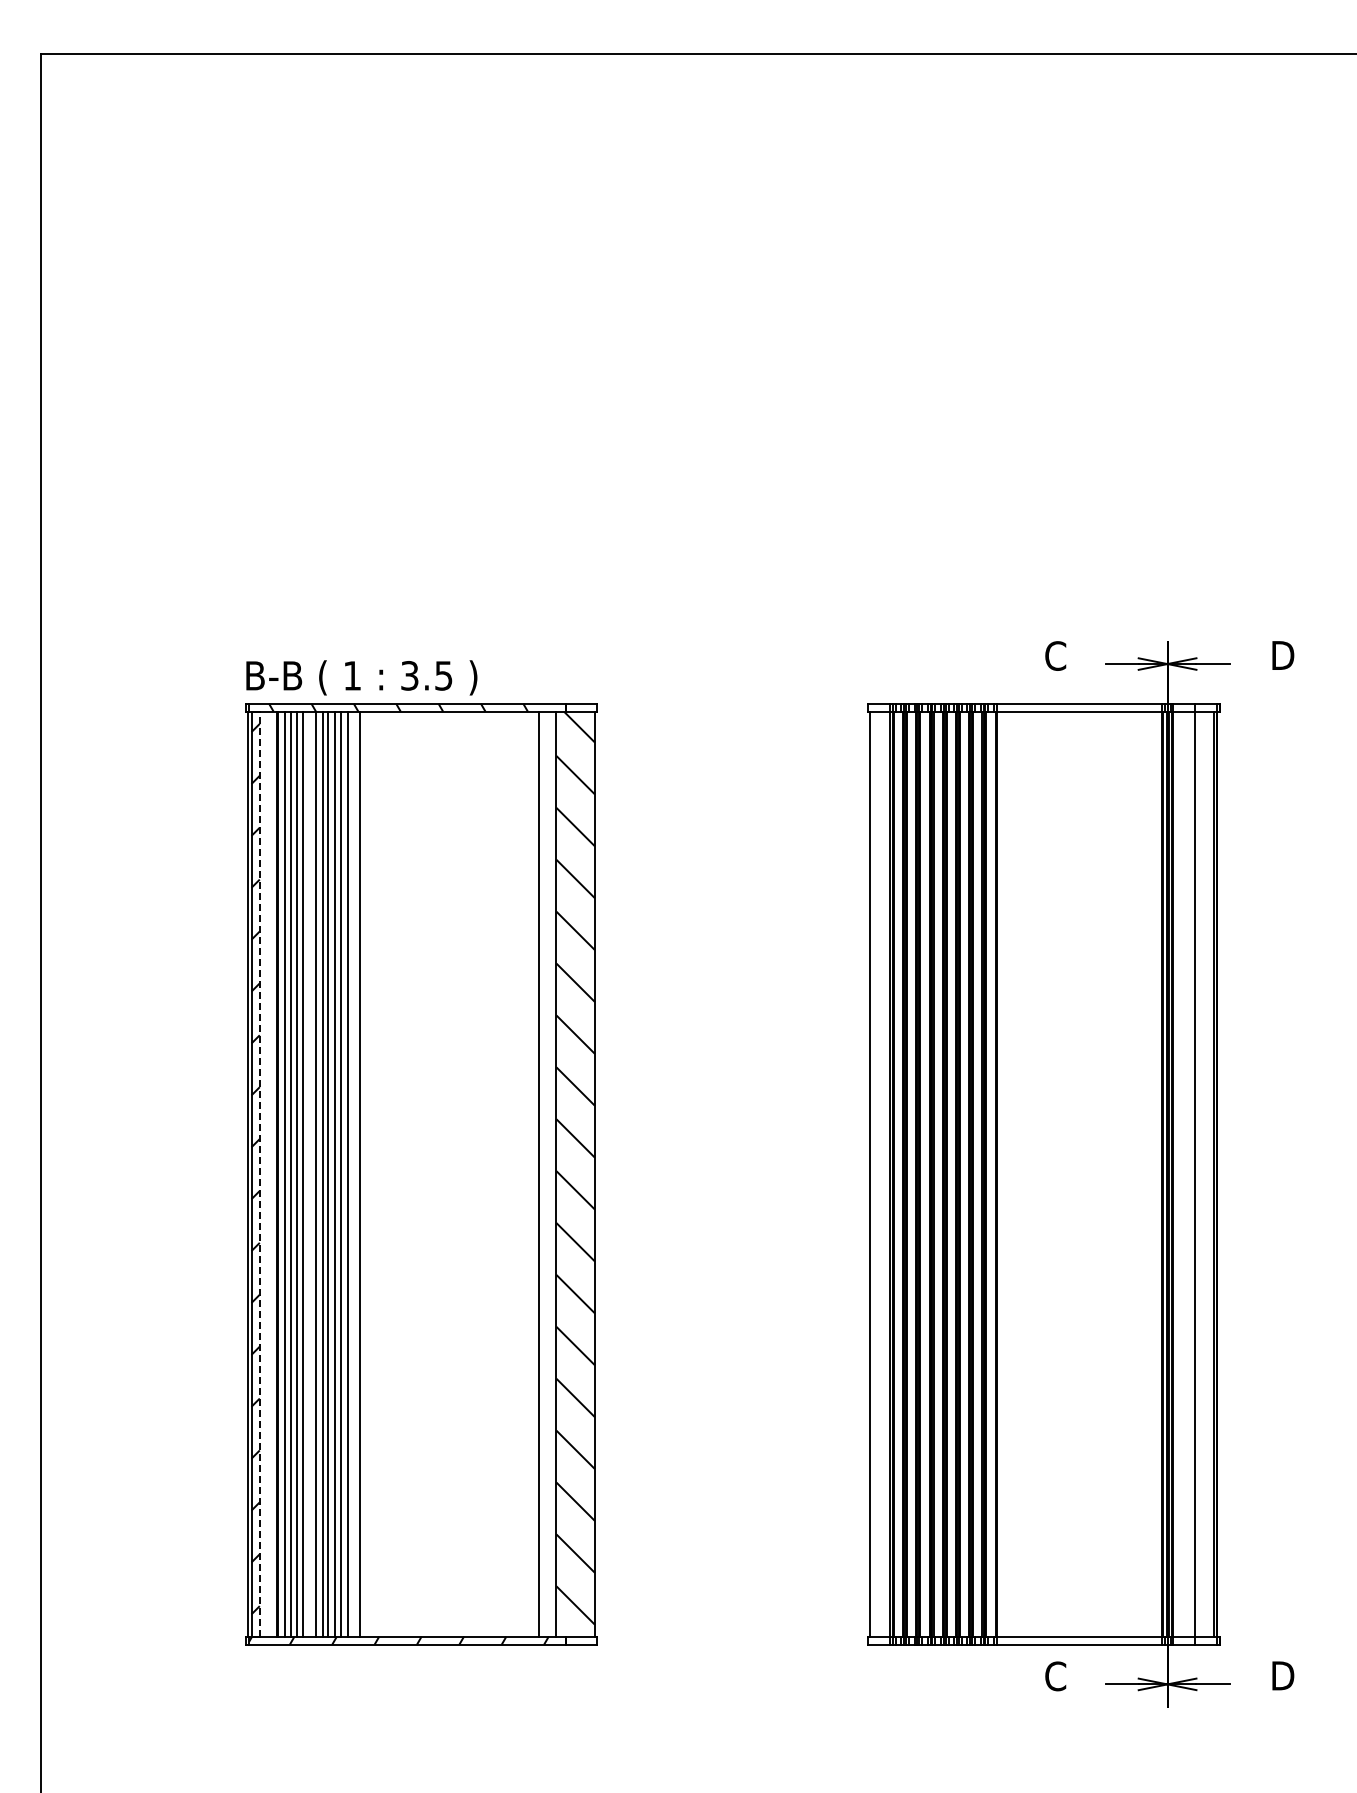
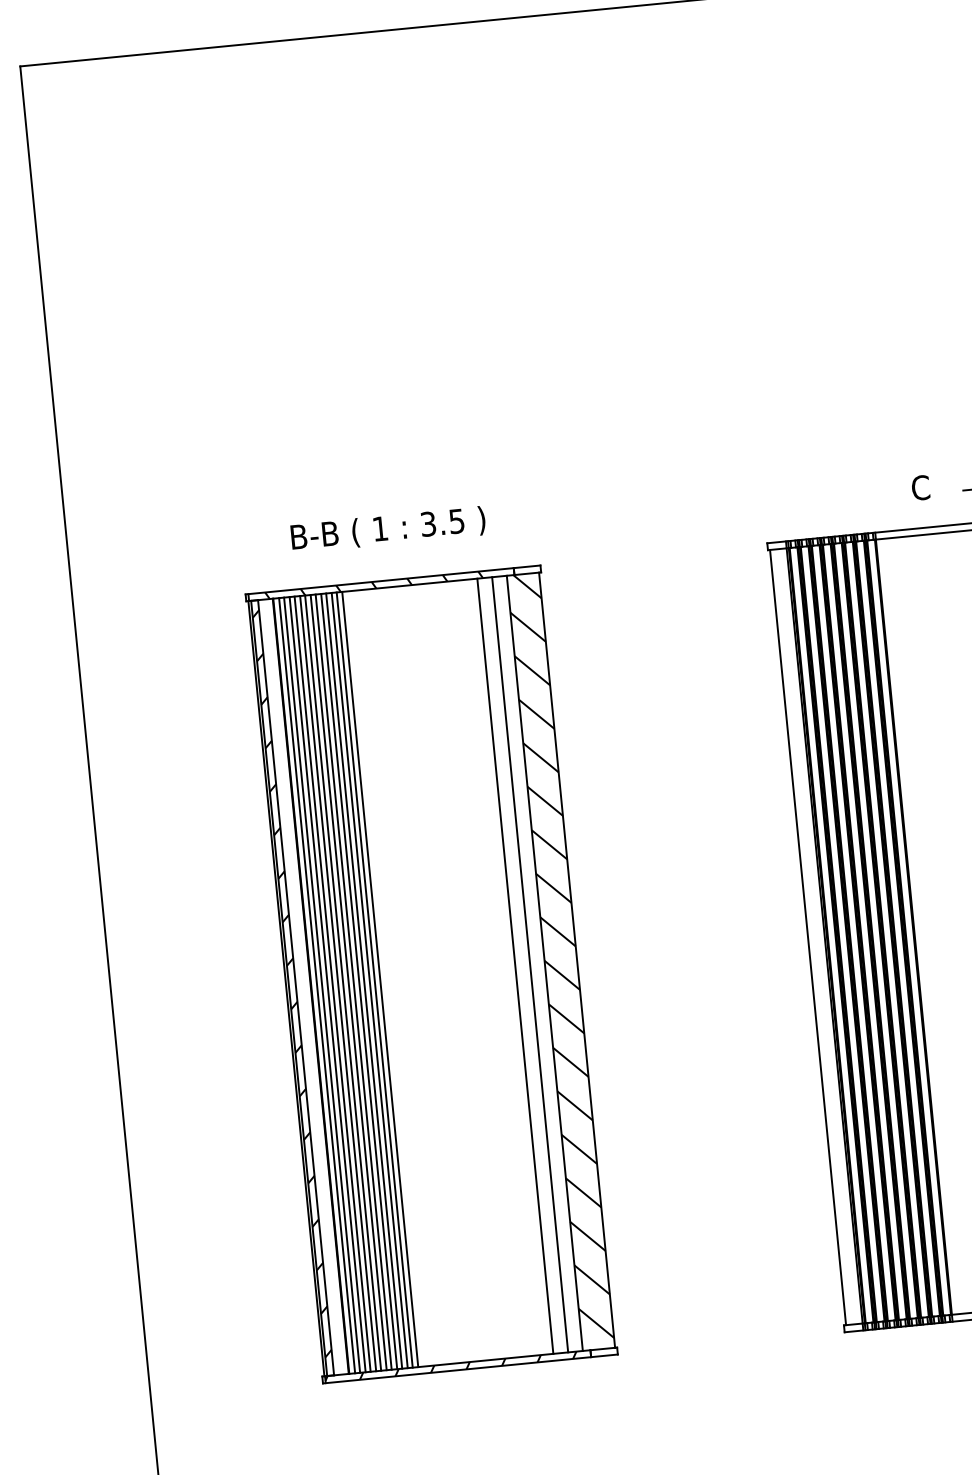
text: (361, 677) -> (388, 529), moved
line: (259, 1173) -> (295, 987), dashed -> solid
line: (309, 1173) -> (337, 983), added
line: (353, 1173) -> (374, 979), added
line: (521, 1173) -> (515, 965), added

